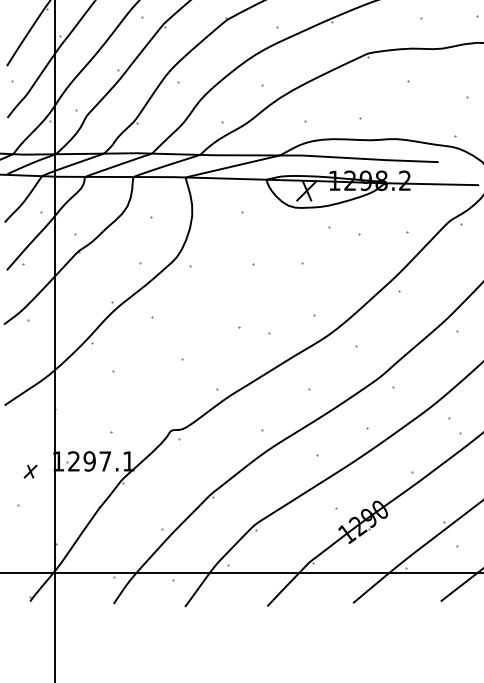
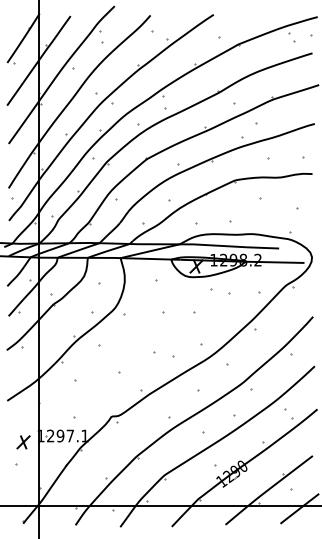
part: (30, 471) -> (23, 442), size x1.67

